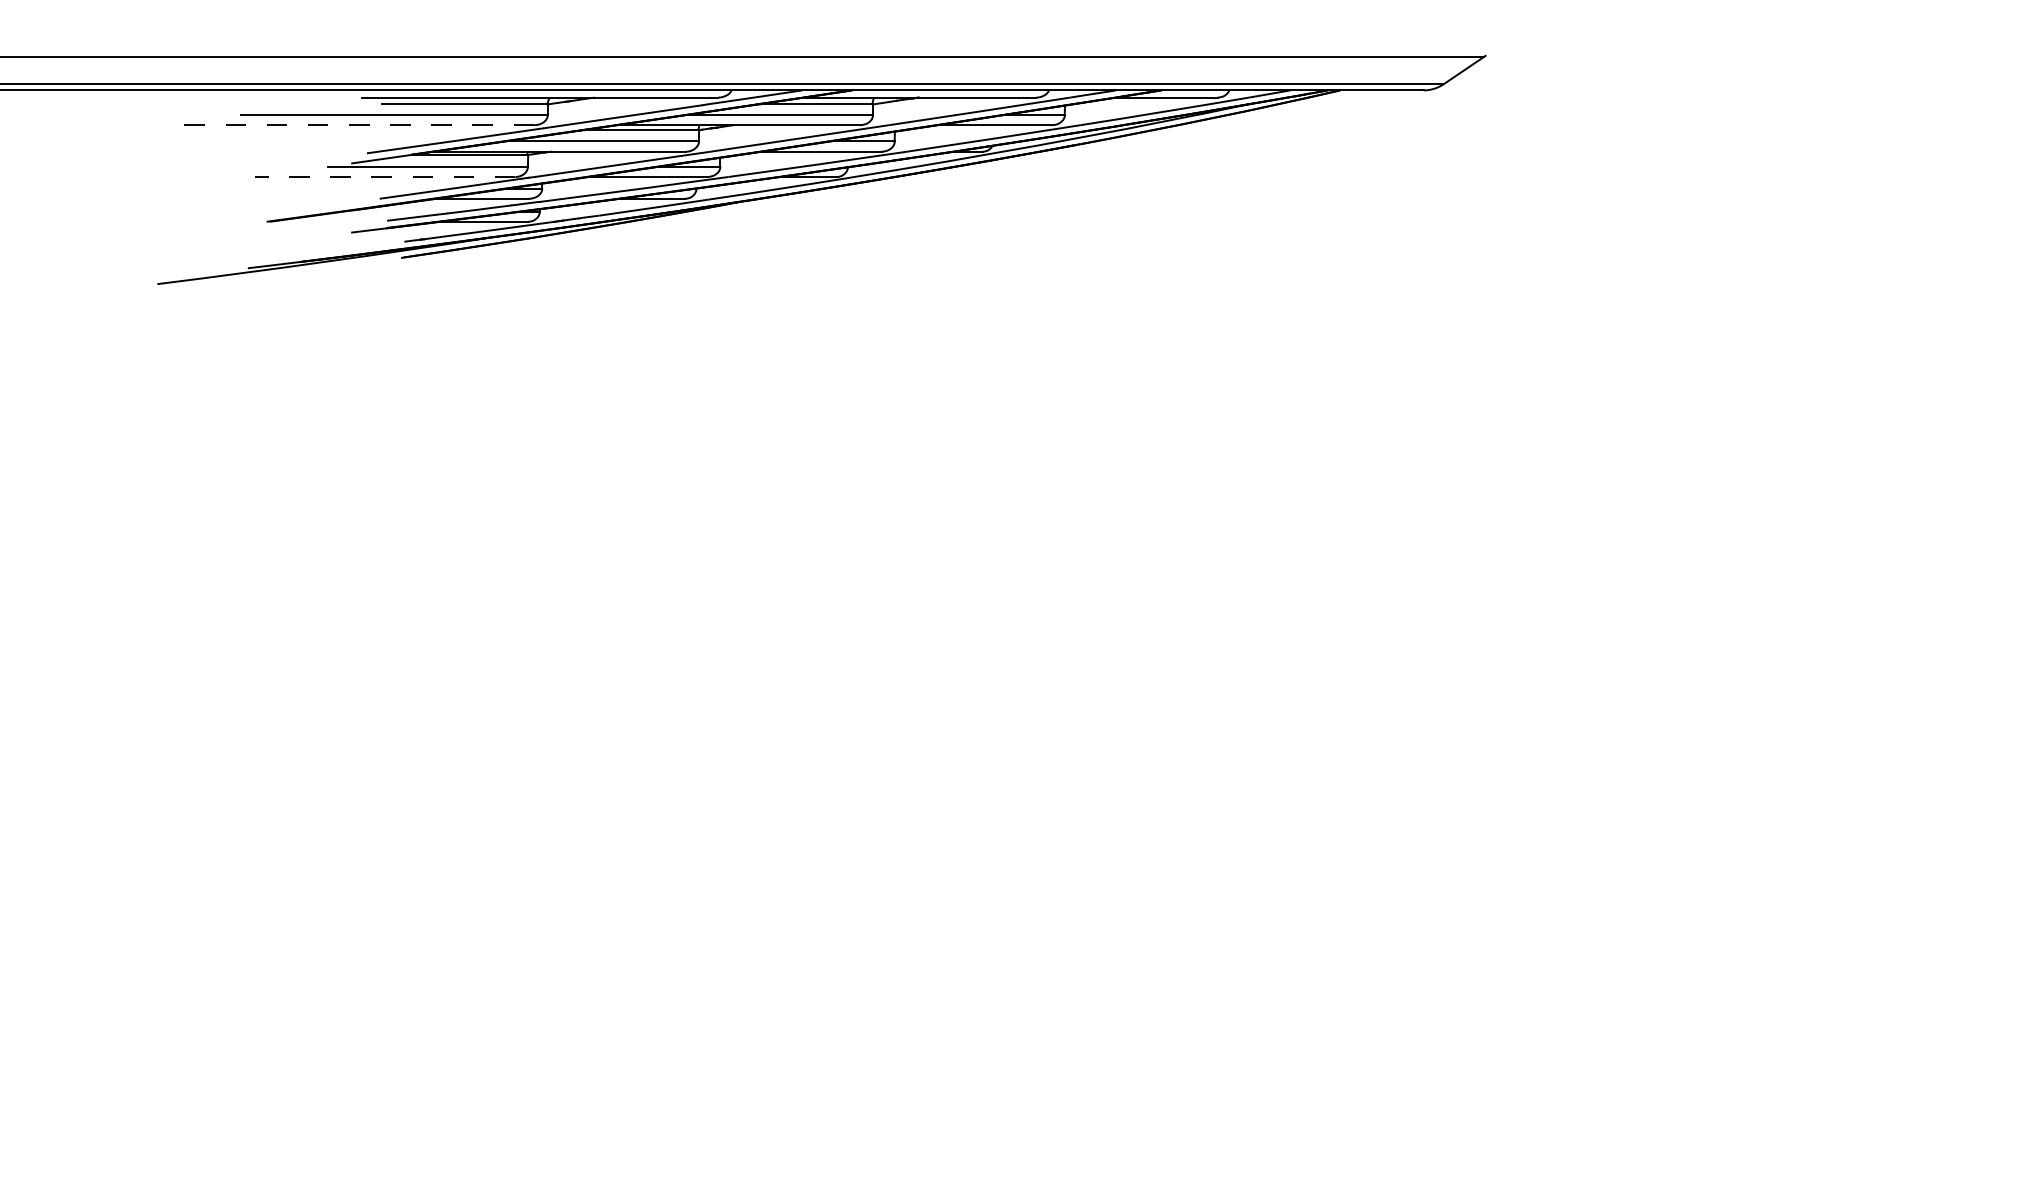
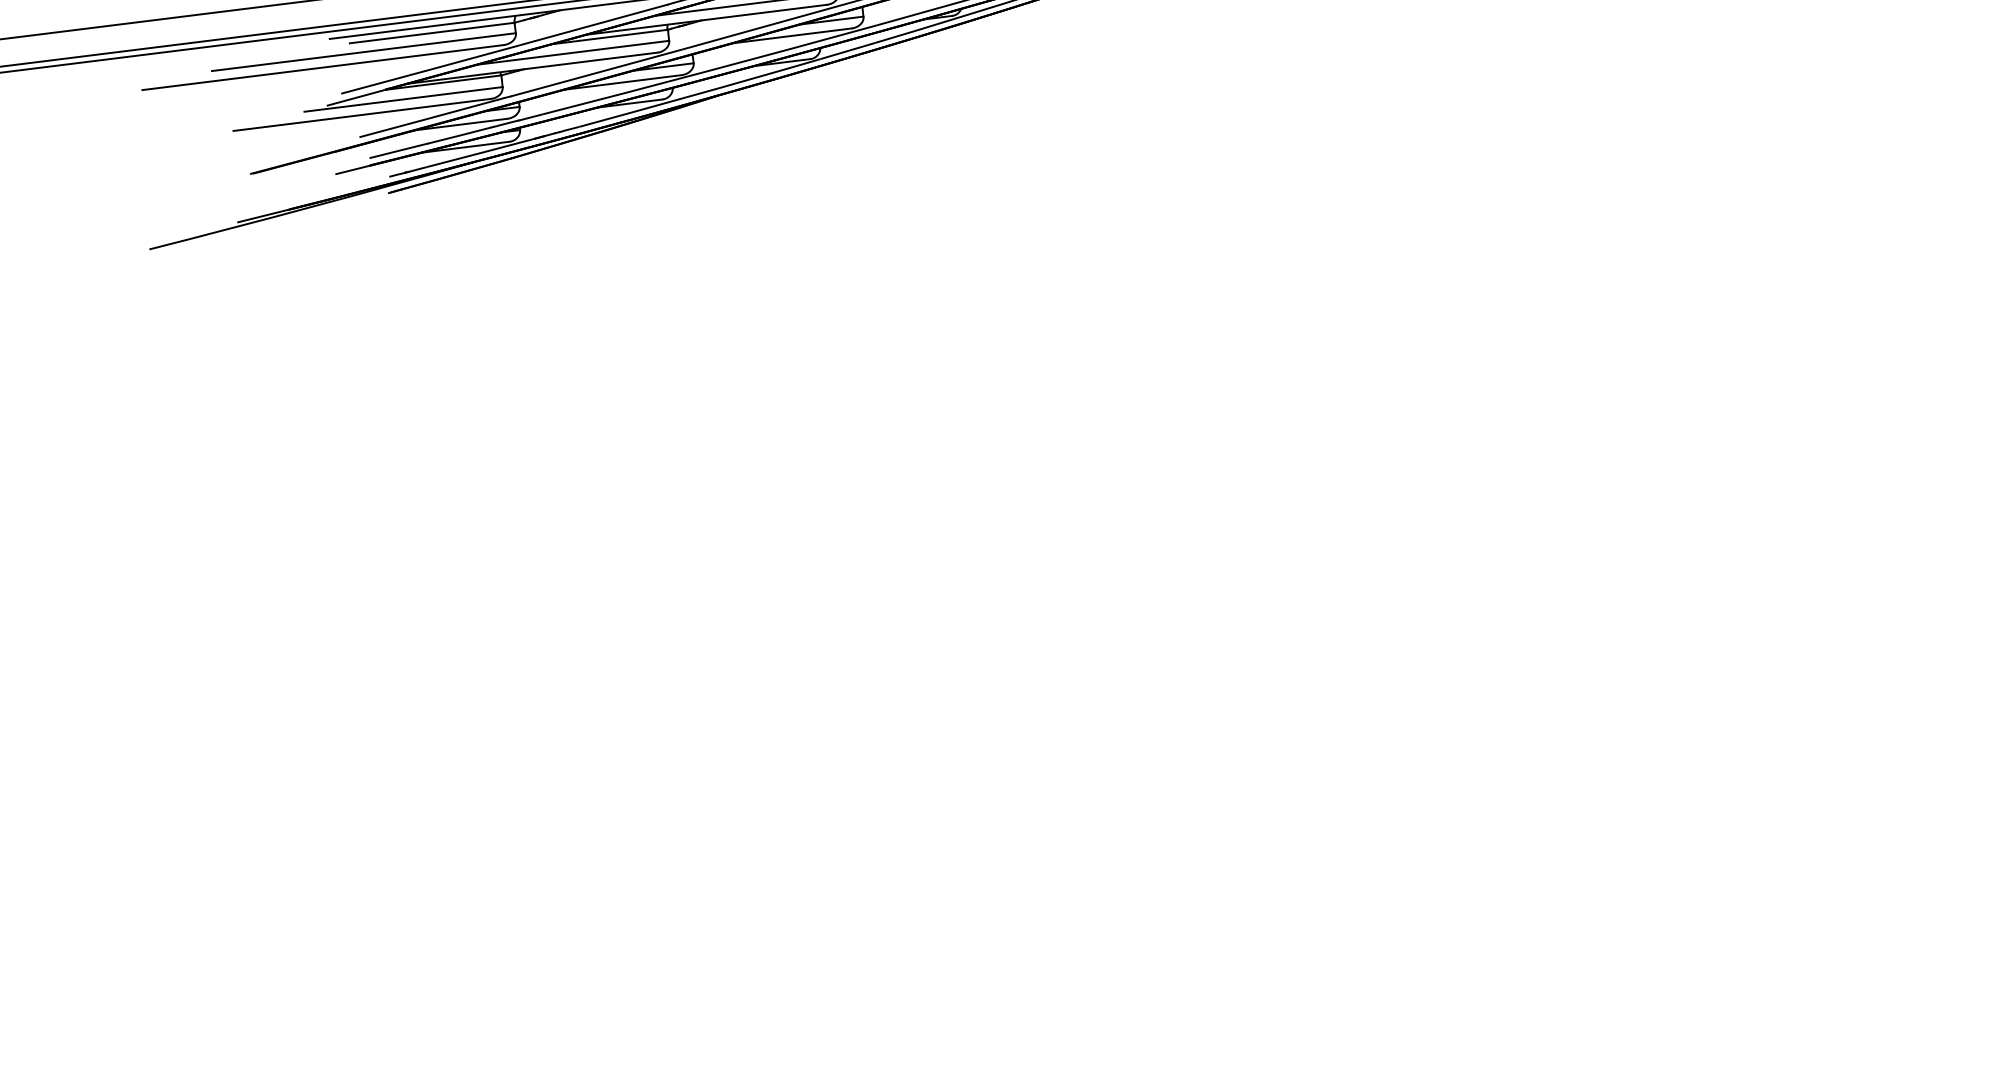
line: (351, 125) -> (322, 68), dashed -> solid
line: (385, 176) -> (362, 114), dashed -> solid

